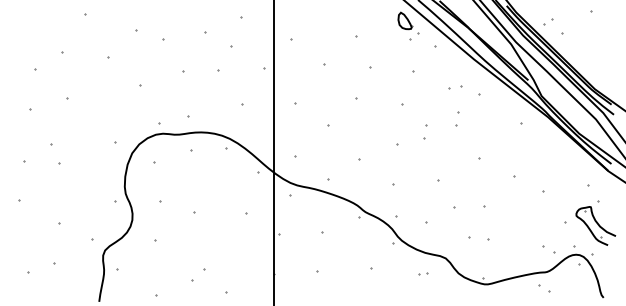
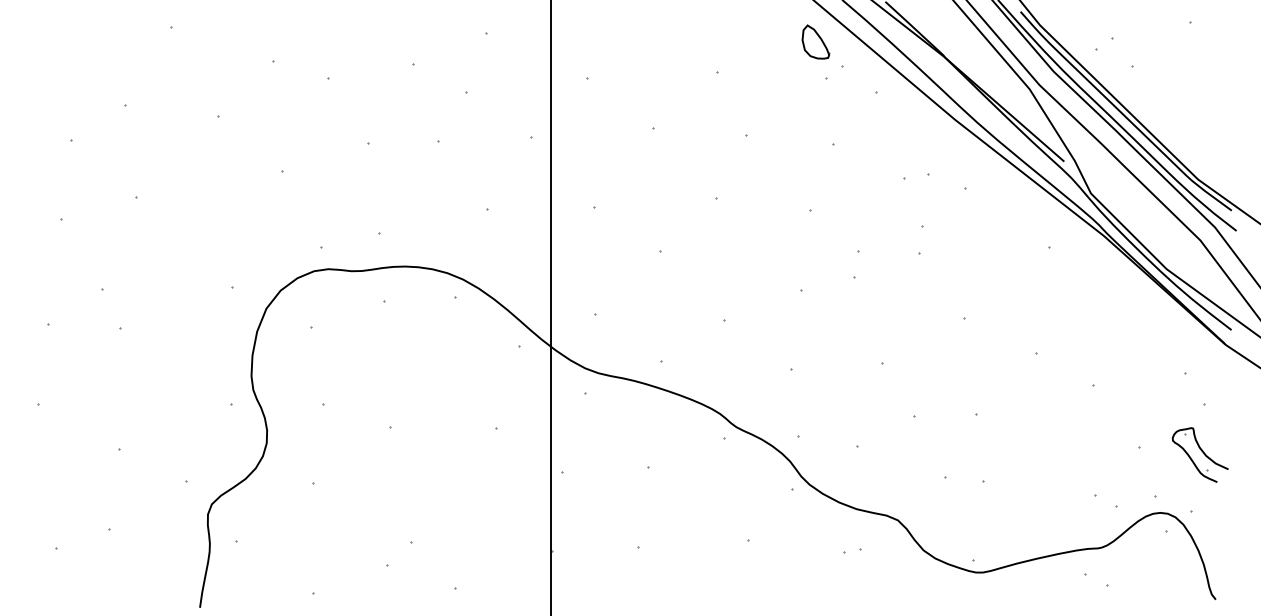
part: (595, 225) -> (1199, 454), size x0.7

